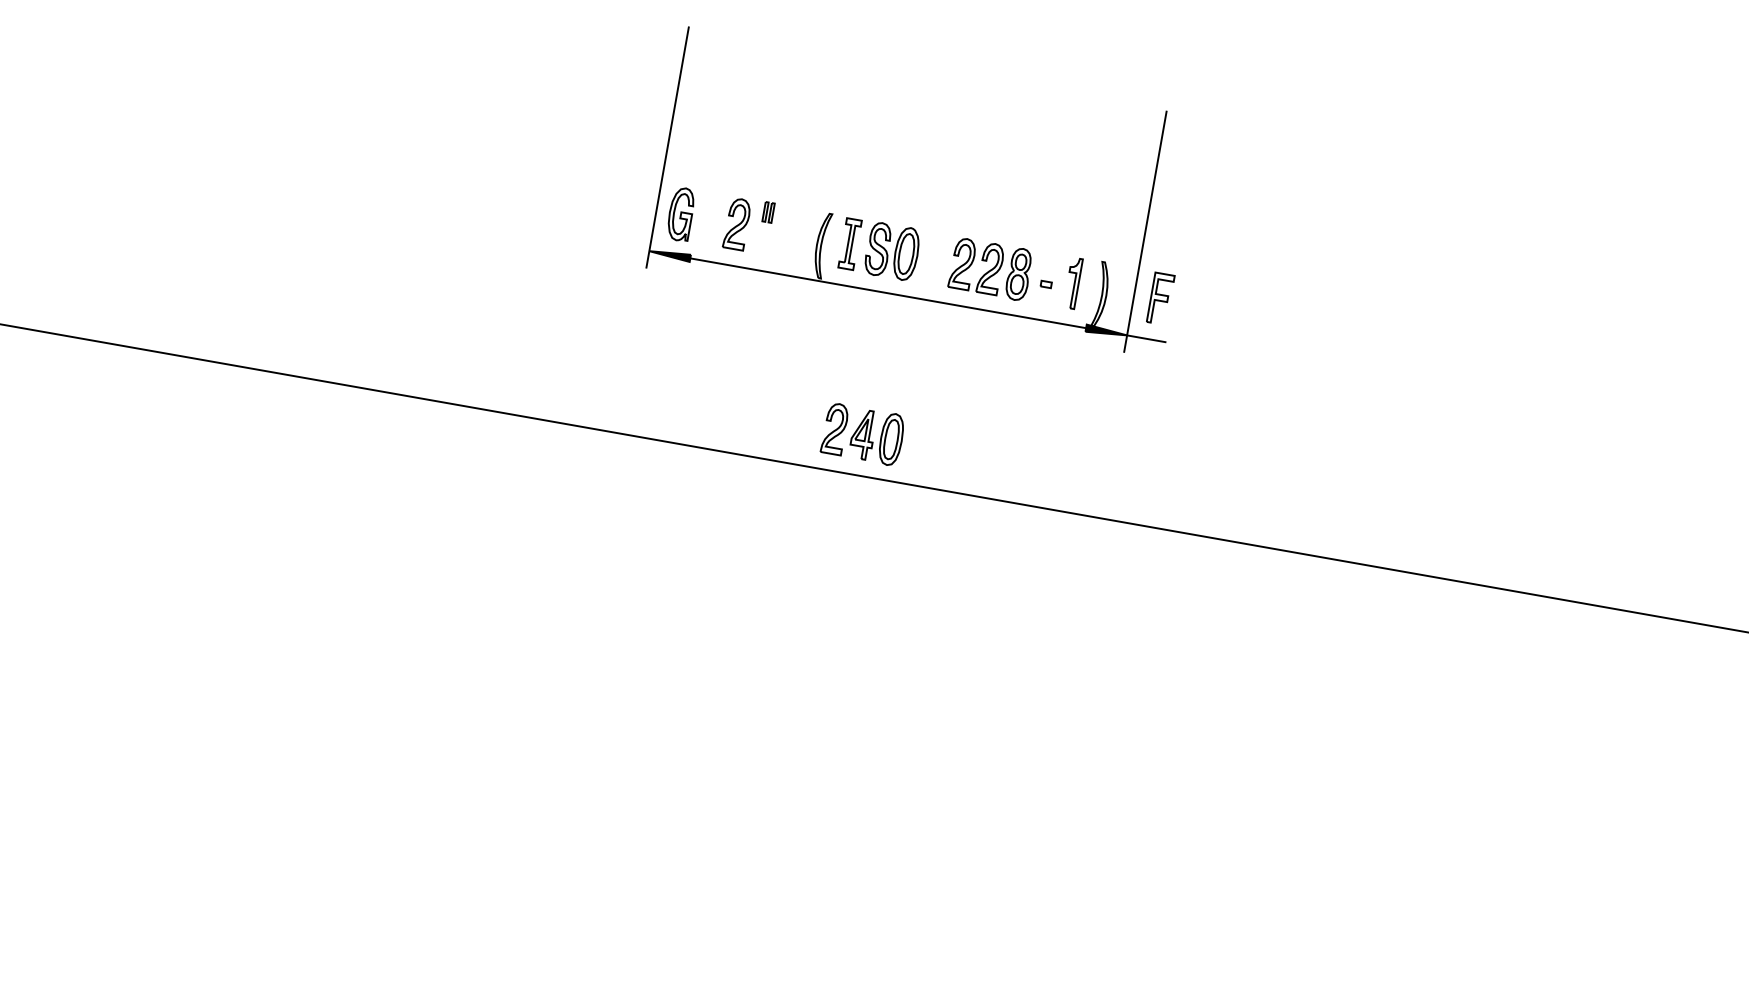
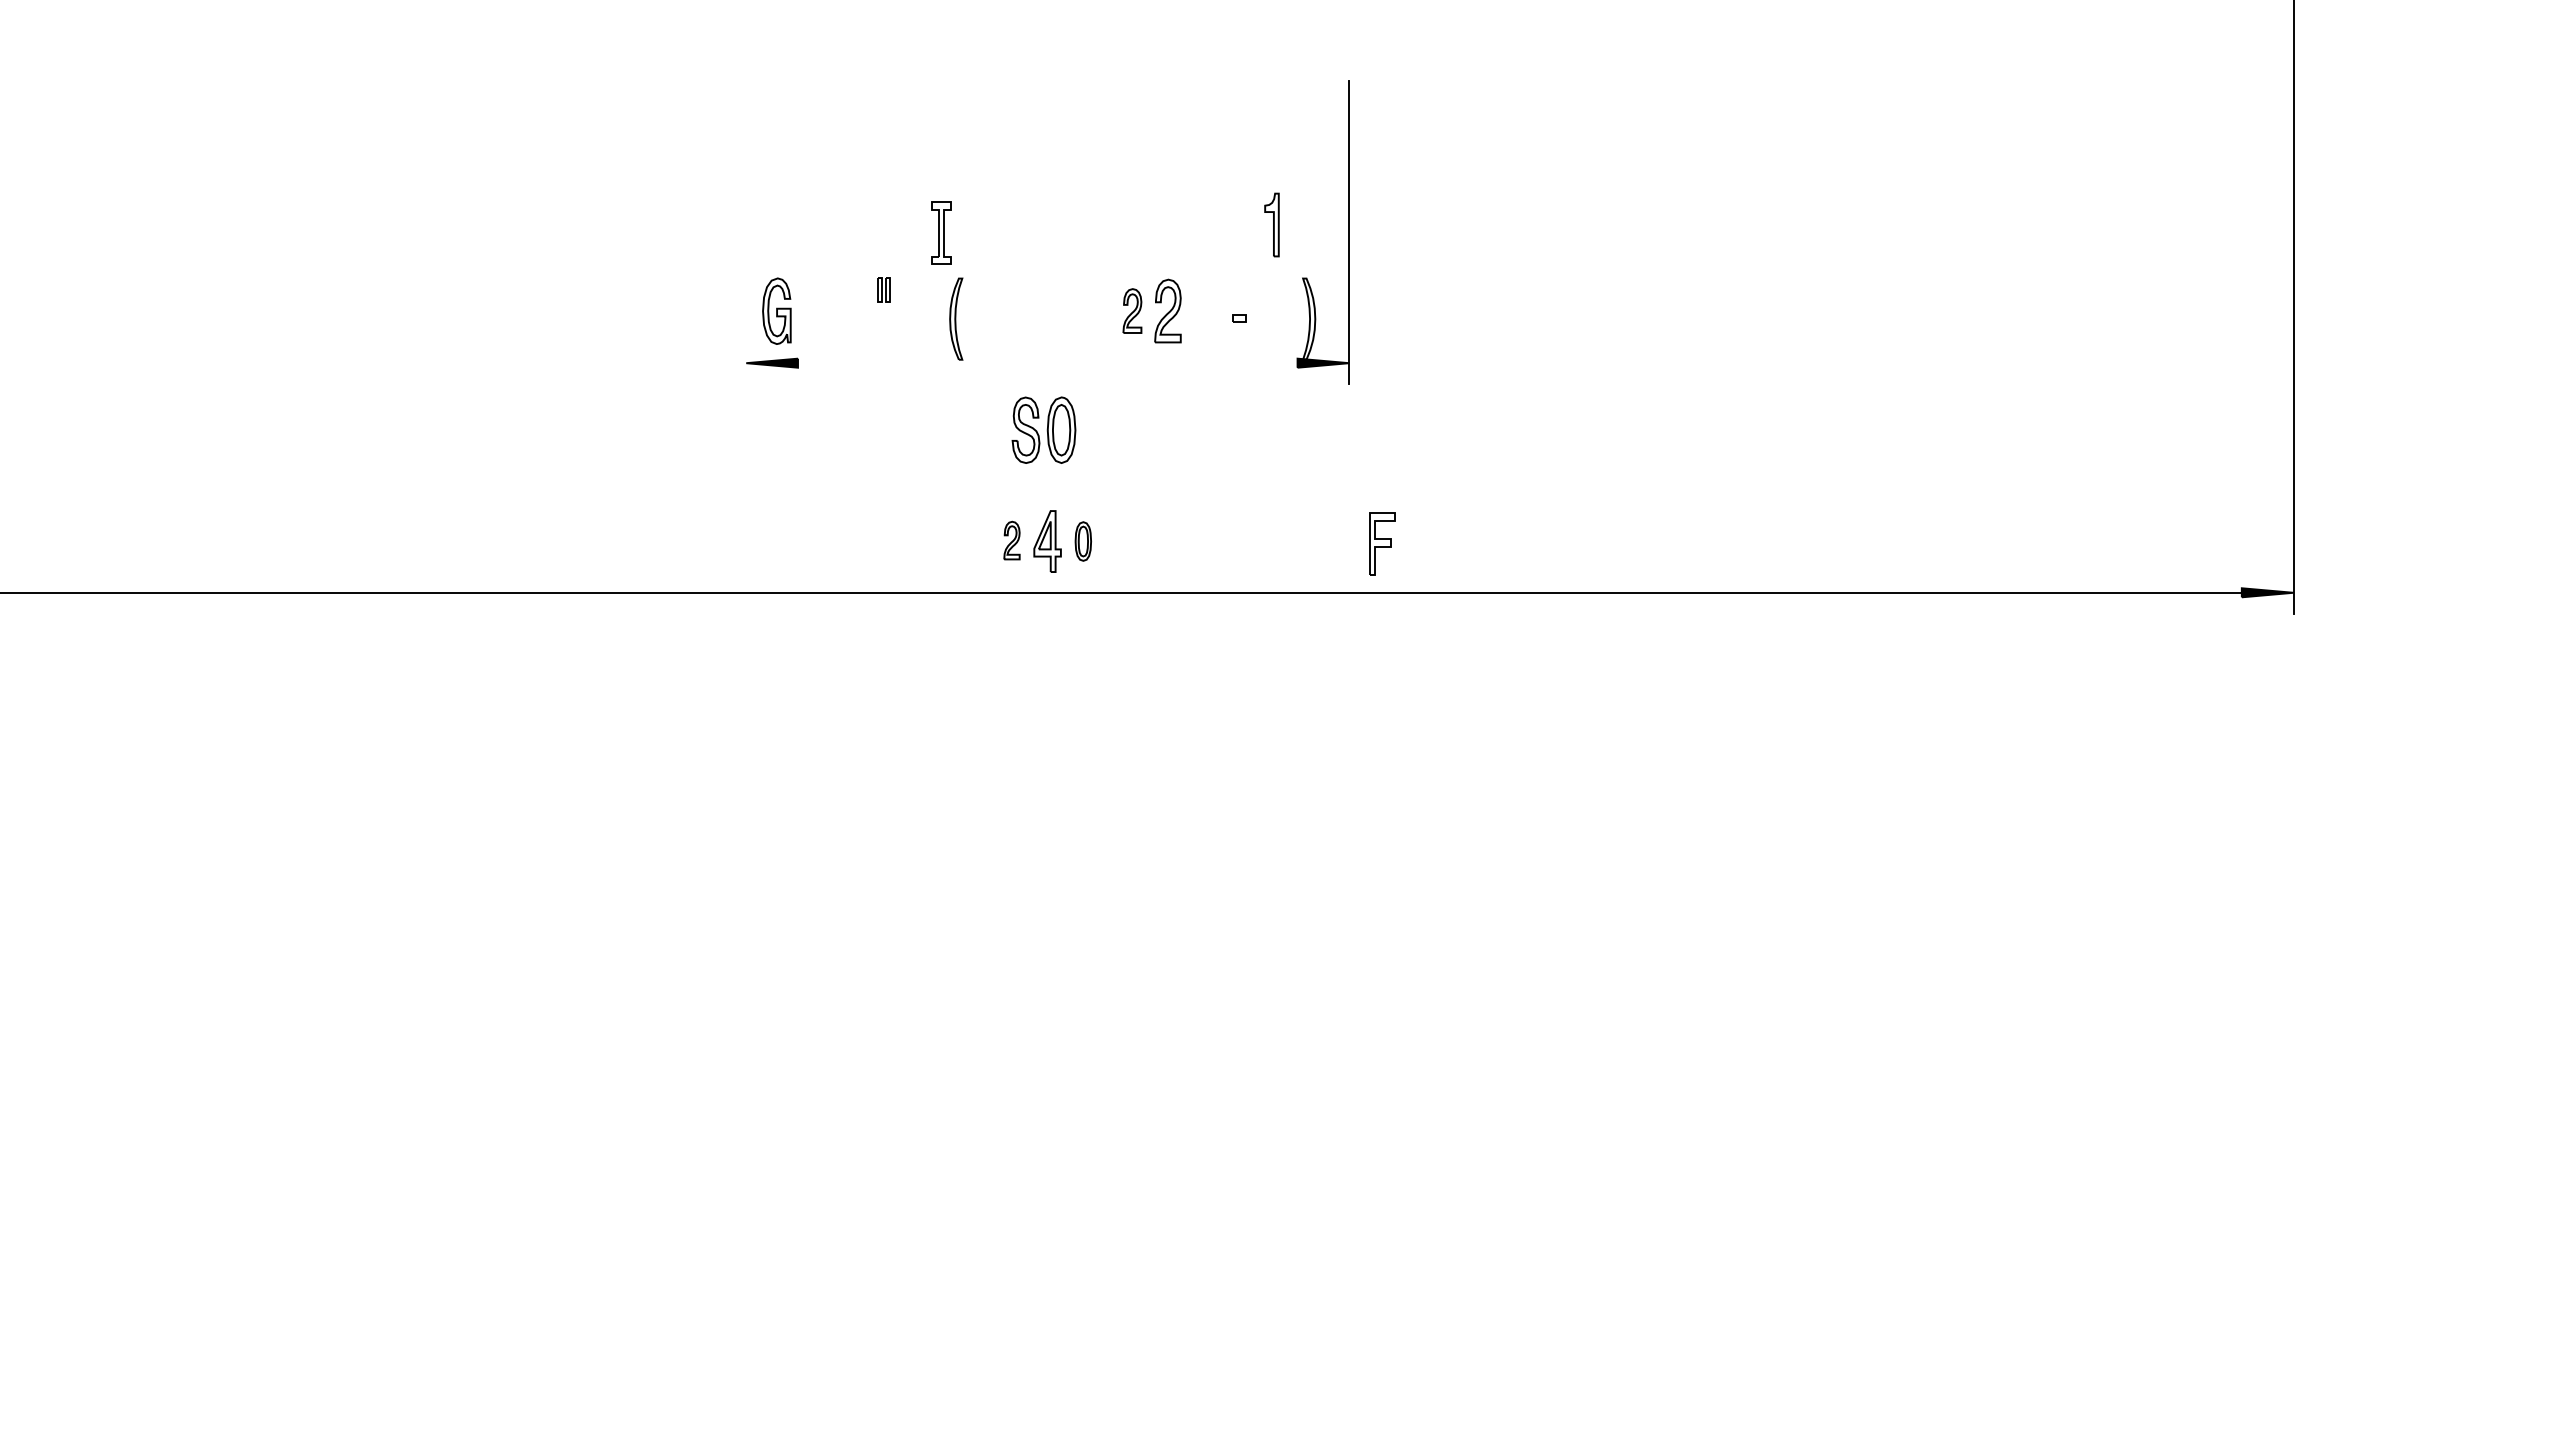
line: (667, 146) -> (746, 231), removed
part: (736, 223) -> (847, 310), removed
part: (850, 243) -> (941, 232), moved
part: (892, 250) -> (1043, 429), moved
part: (962, 263) -> (1132, 310), size x0.7
part: (1018, 274) -> (1203, 311), removed
part: (1072, 282) -> (1271, 224), moved
line: (887, 293) -> (1047, 363), removed
part: (1160, 298) -> (1382, 543), moved
line: (1146, 339) -> (1373, 363), removed
part: (834, 428) -> (1011, 540), size x0.6
part: (891, 439) -> (1083, 541), size x0.6

